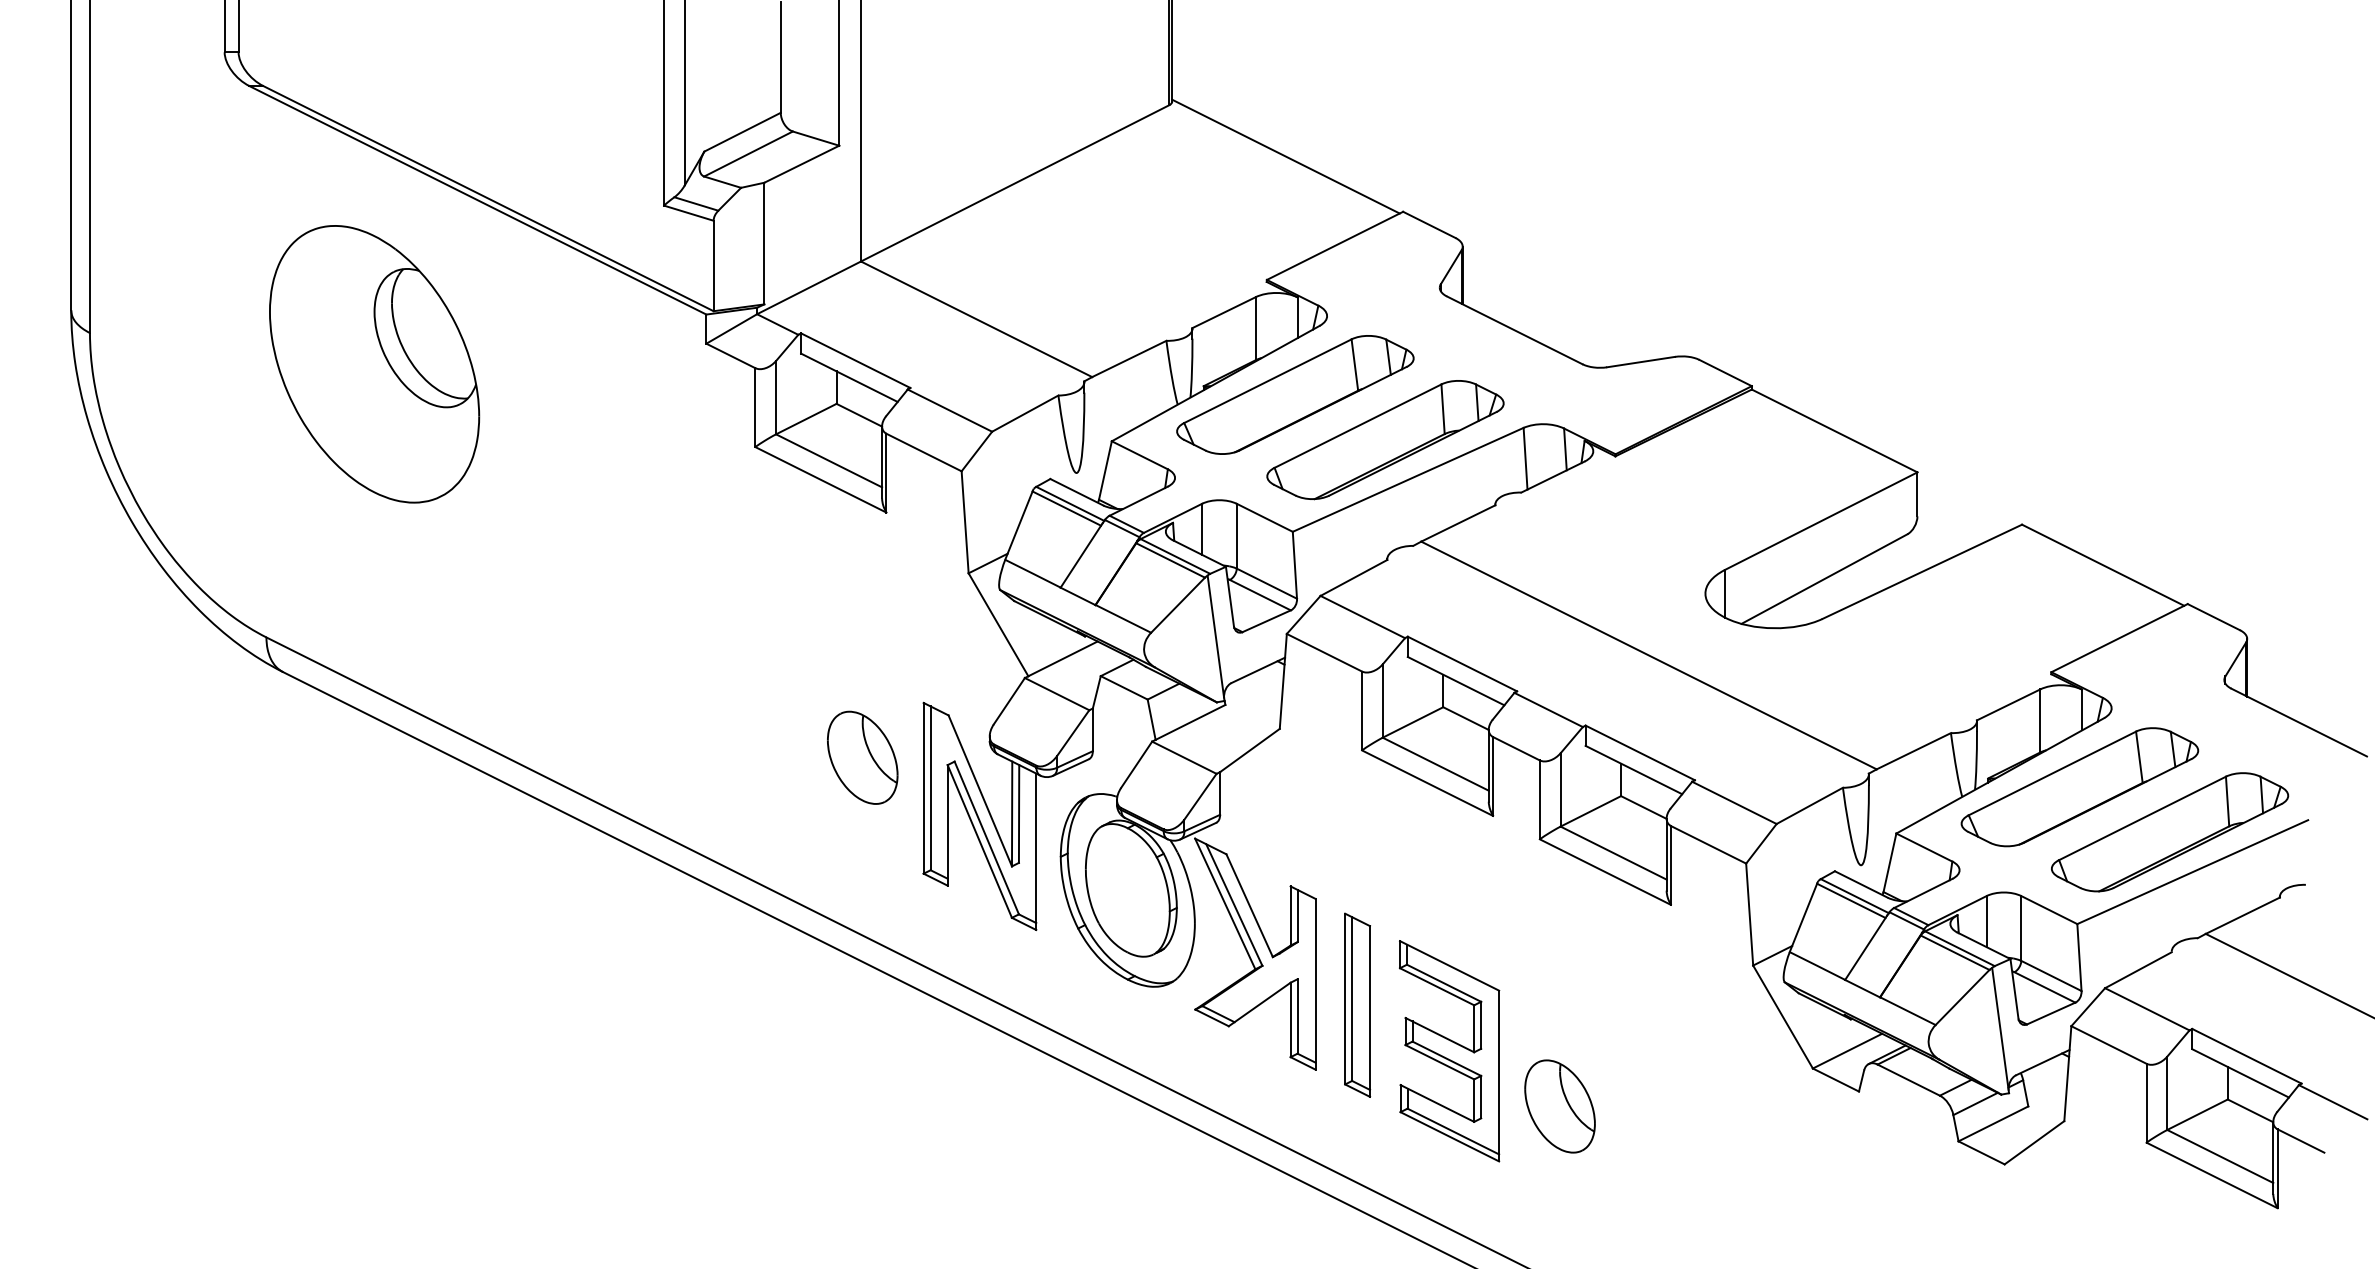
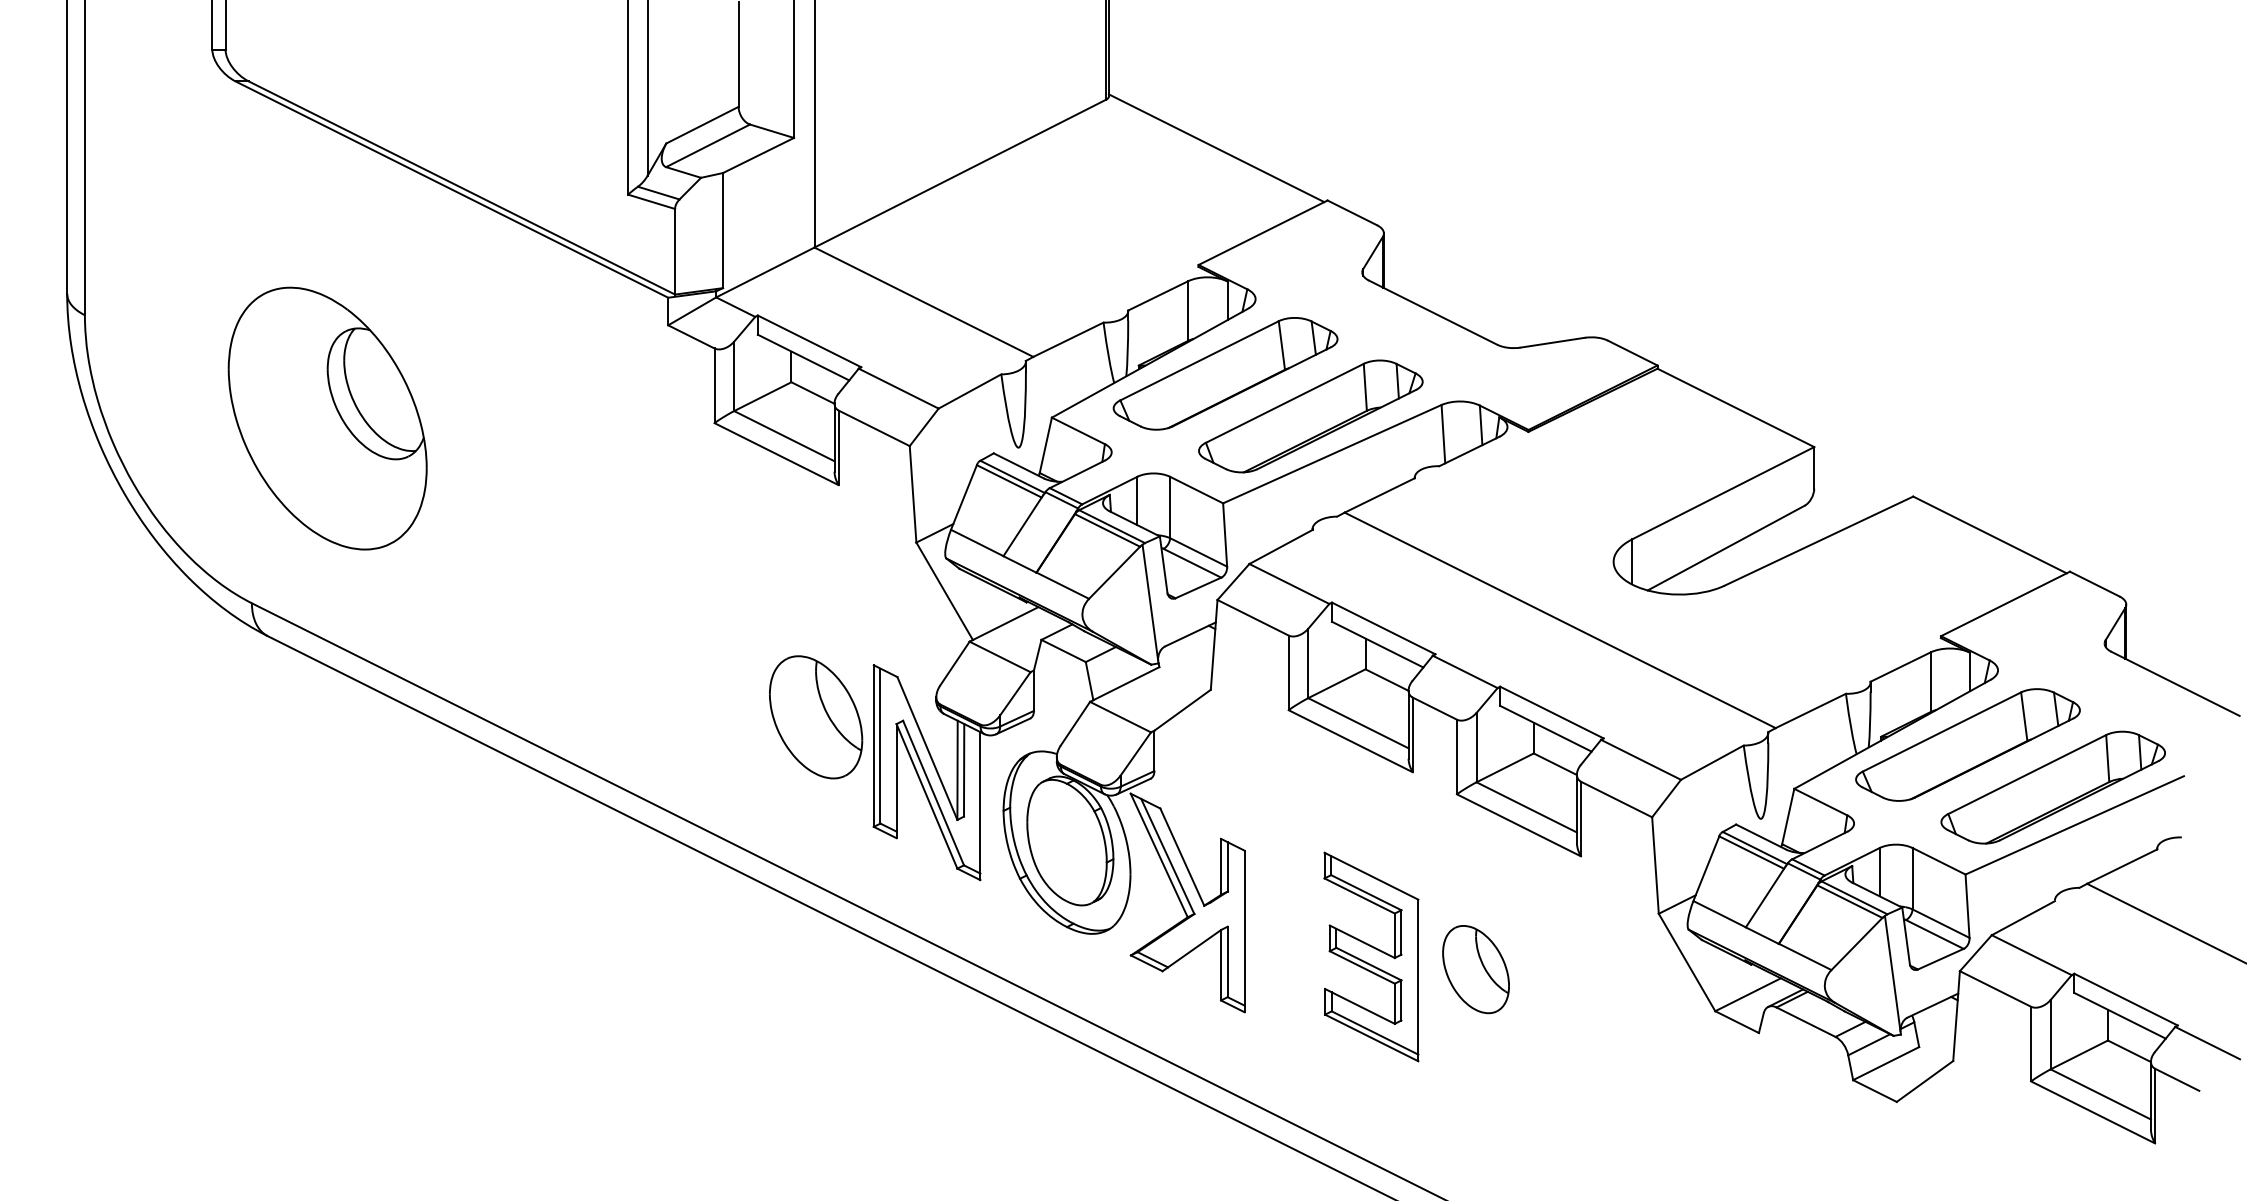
part: (374, 364) -> (327, 418), moved
part: (862, 757) -> (815, 716), size x1.4
part: (1357, 1004) -> (1284, 950), removed
part: (1449, 1051) -> (1371, 957), moved
part: (1559, 1106) -> (1475, 969), moved

